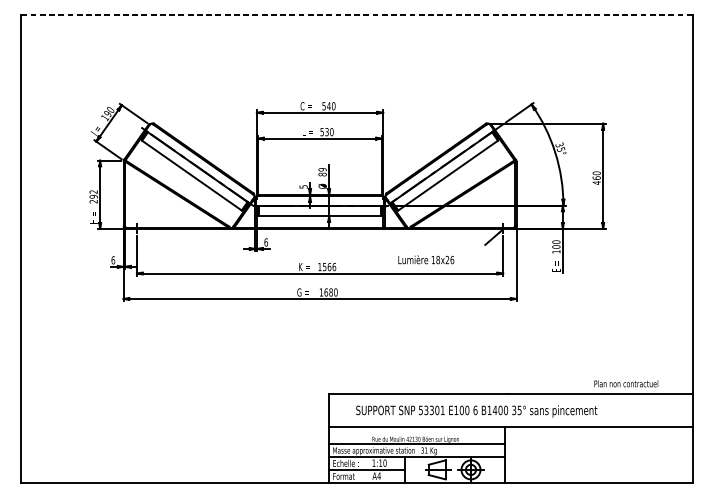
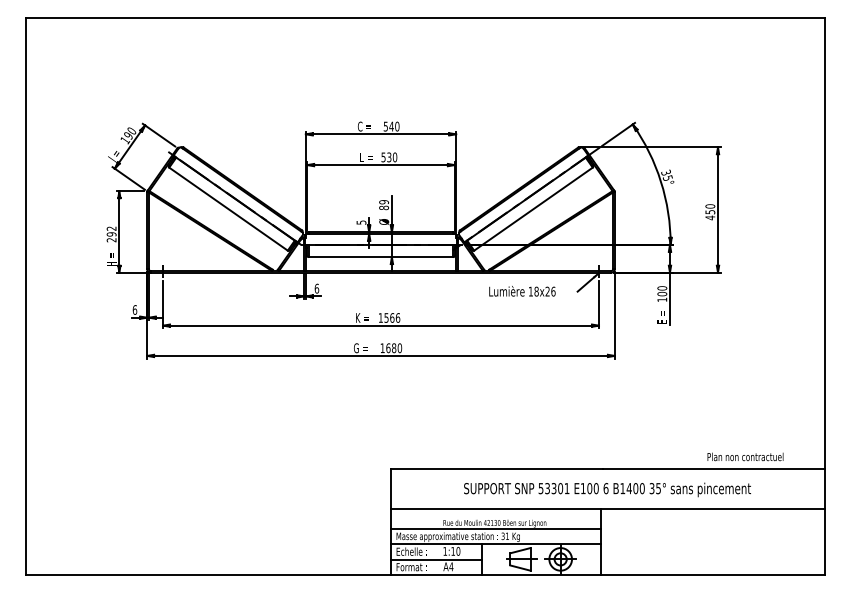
line: (356, 14) -> (424, 17), dashed -> solid
text: (596, 178) -> (710, 212), 460 -> 450
text: (426, 259) -> (522, 291), moved
text: (476, 411) -> (607, 489), moved

